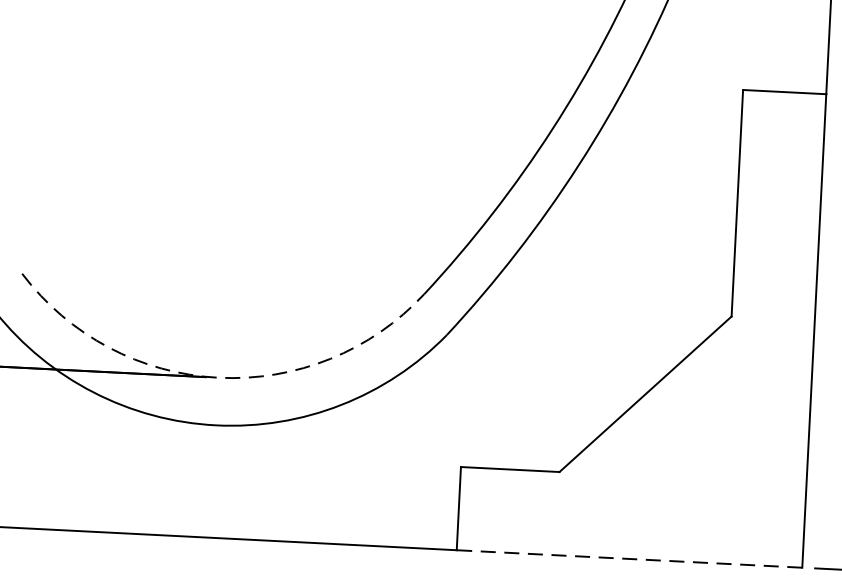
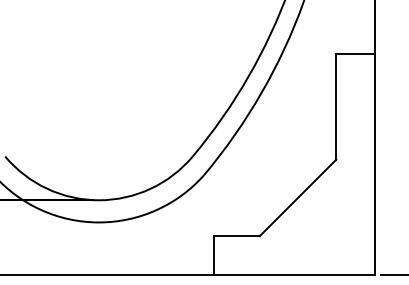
arc: (217, 378) -> (98, 200), dashed -> solid
line: (629, 558) -> (294, 274), dashed -> solid

